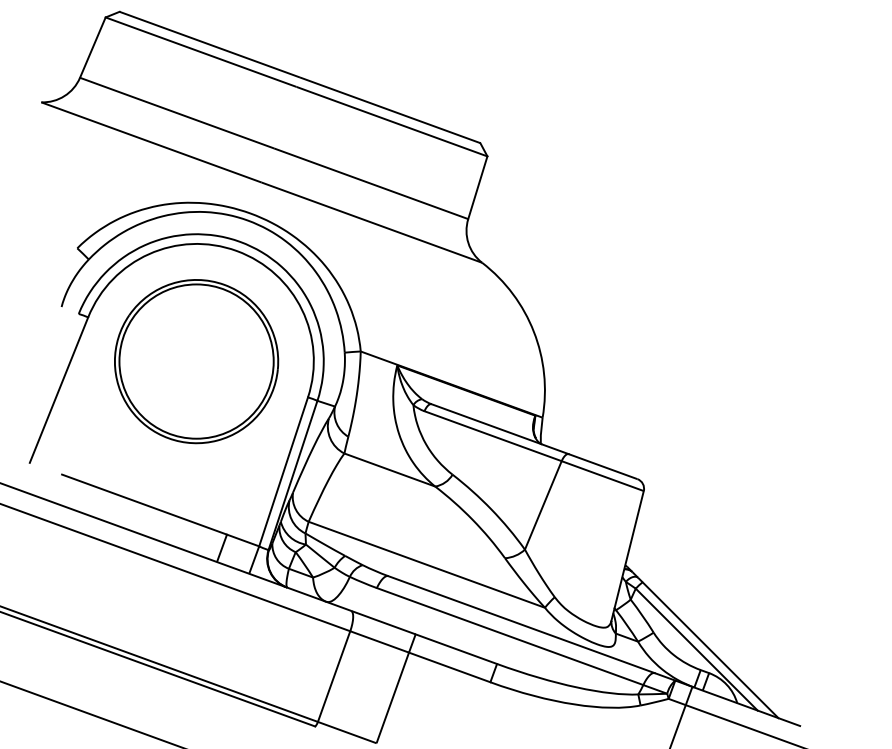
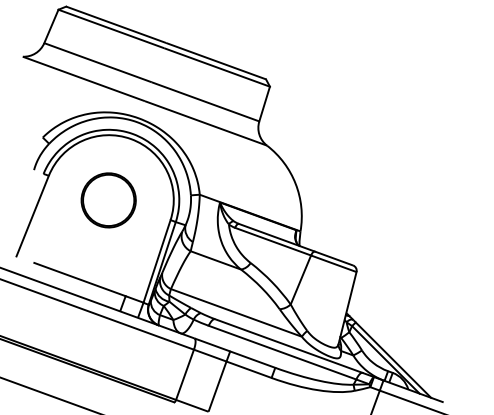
part: (195, 361) -> (108, 200), size x0.6

